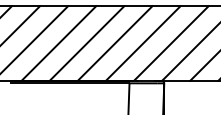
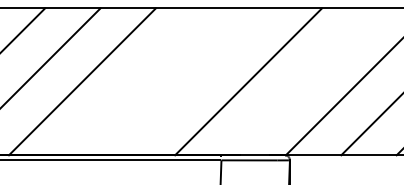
line: (86, 43) -> (136, 81), removed
line: (114, 43) -> (191, 81), removed
line: (171, 43) -> (304, 81), removed

